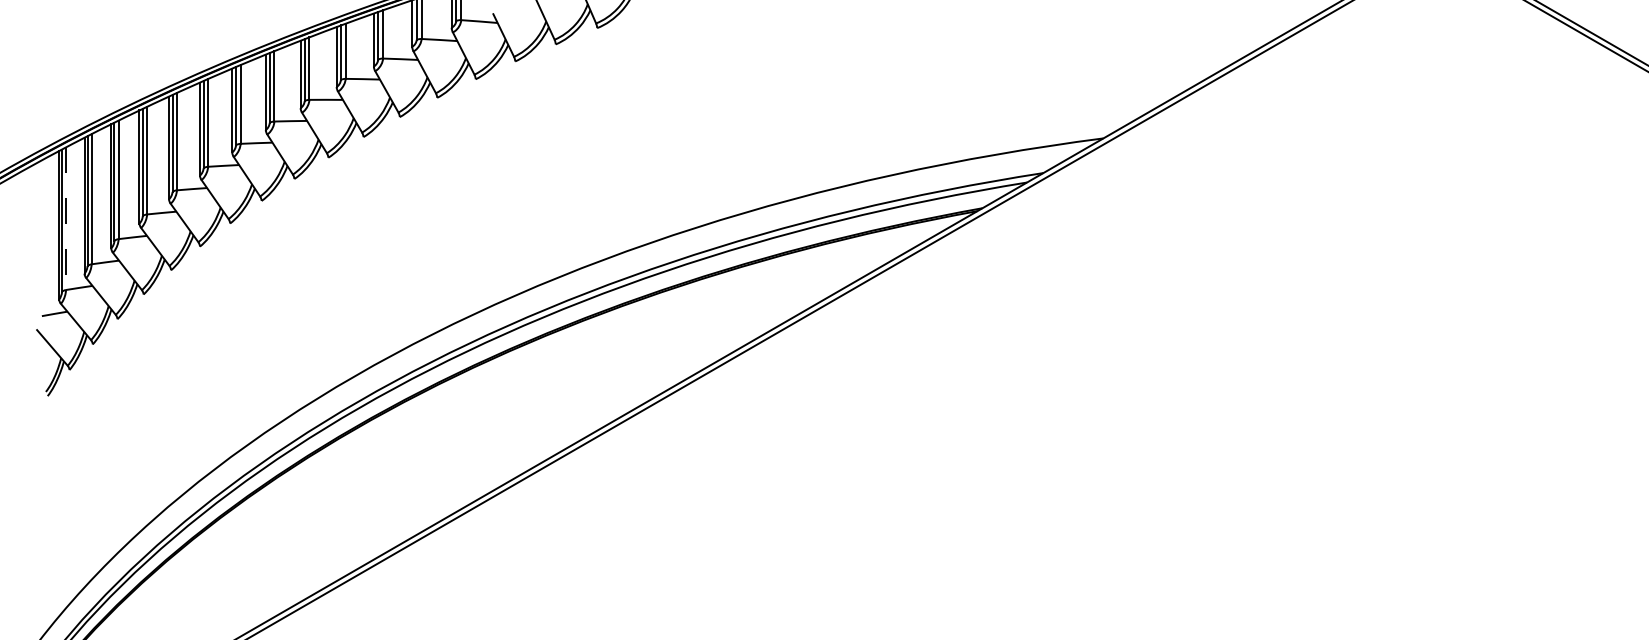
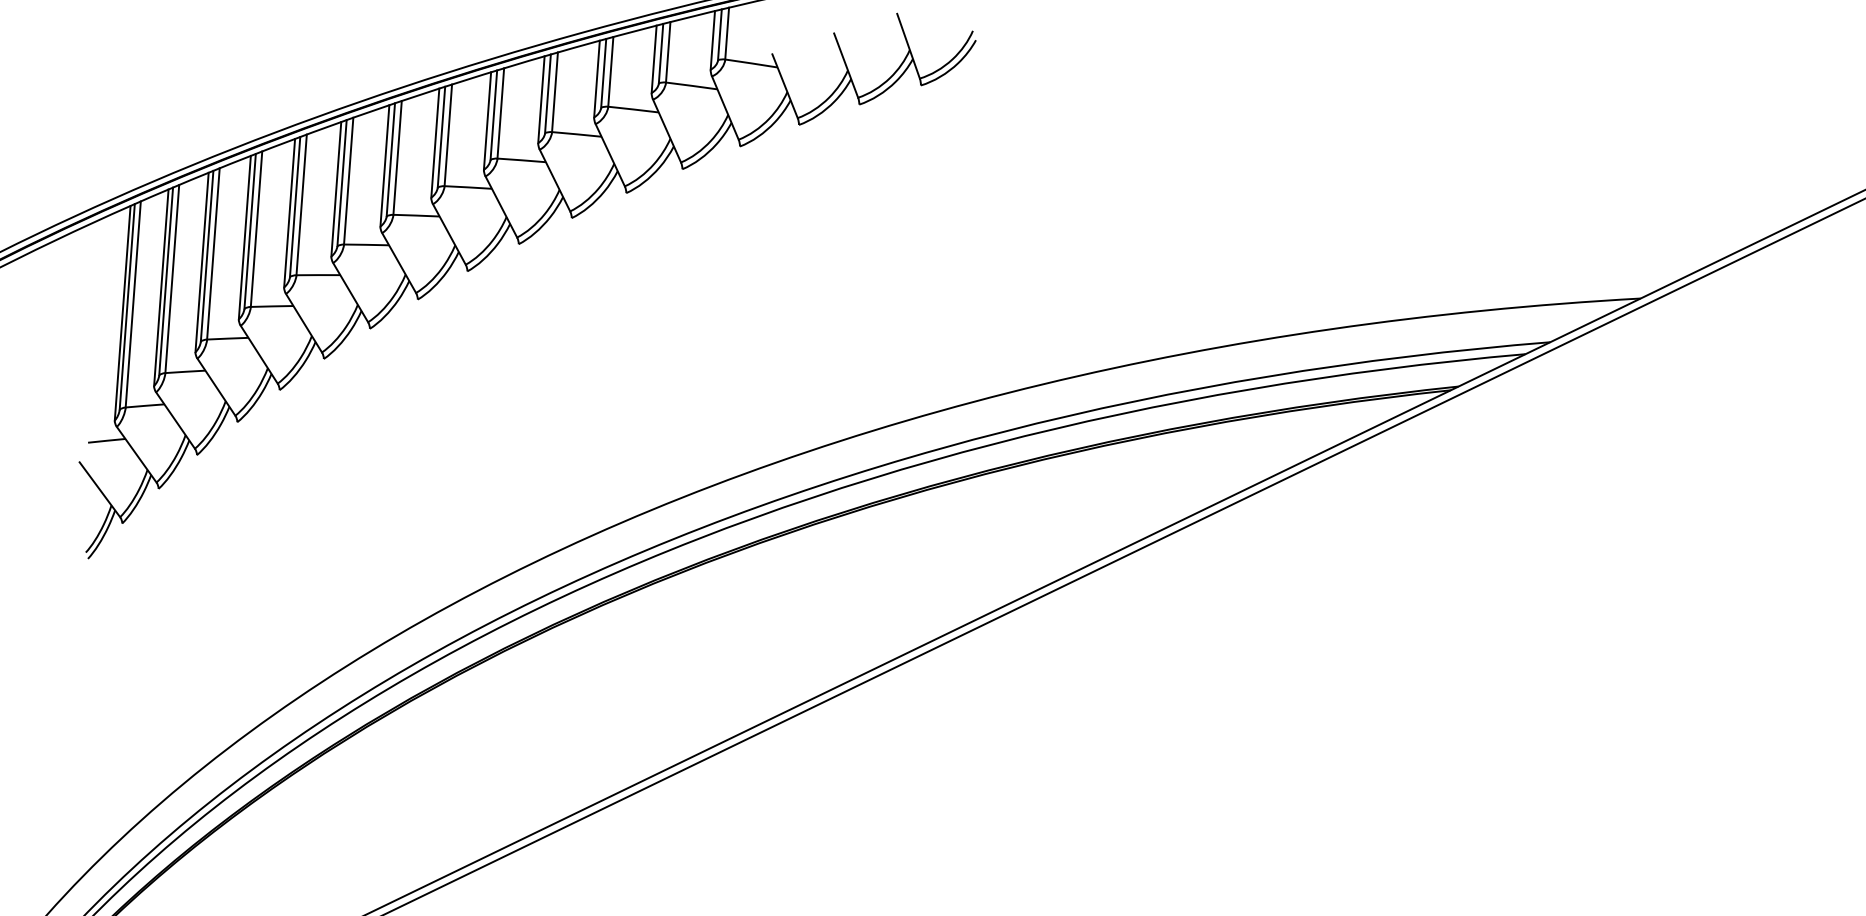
line: (66, 219) -> (133, 305), dashed -> solid

